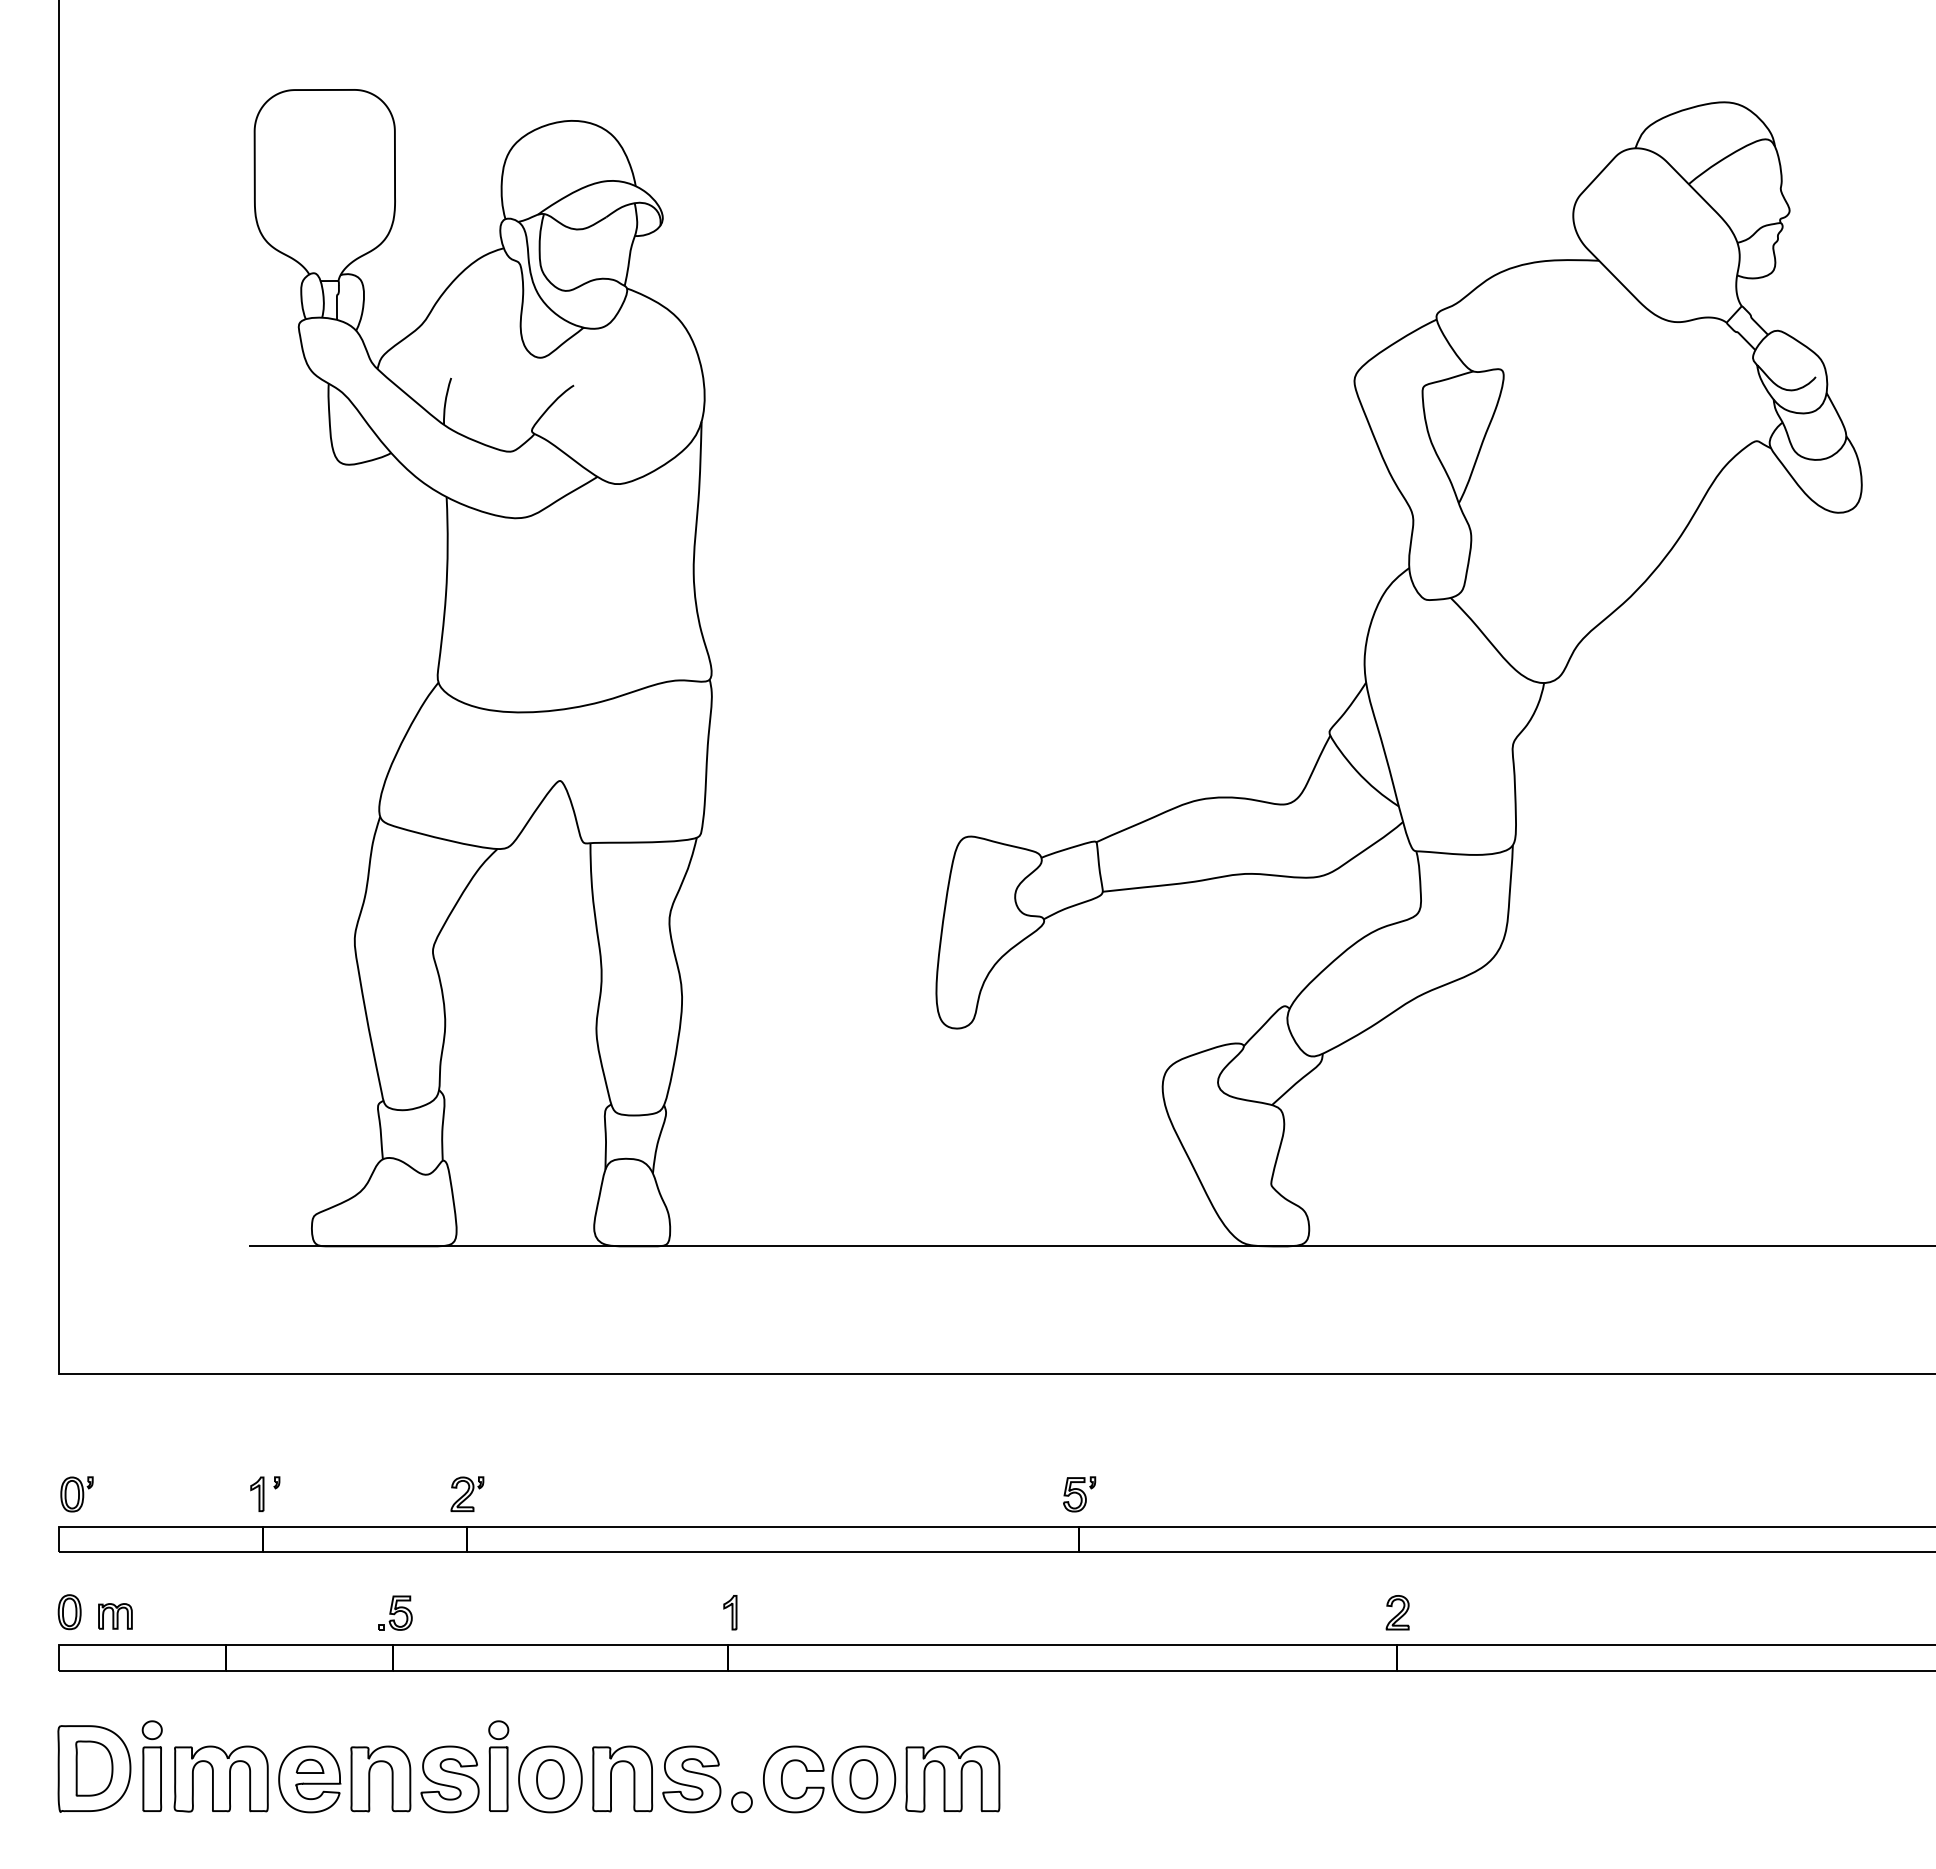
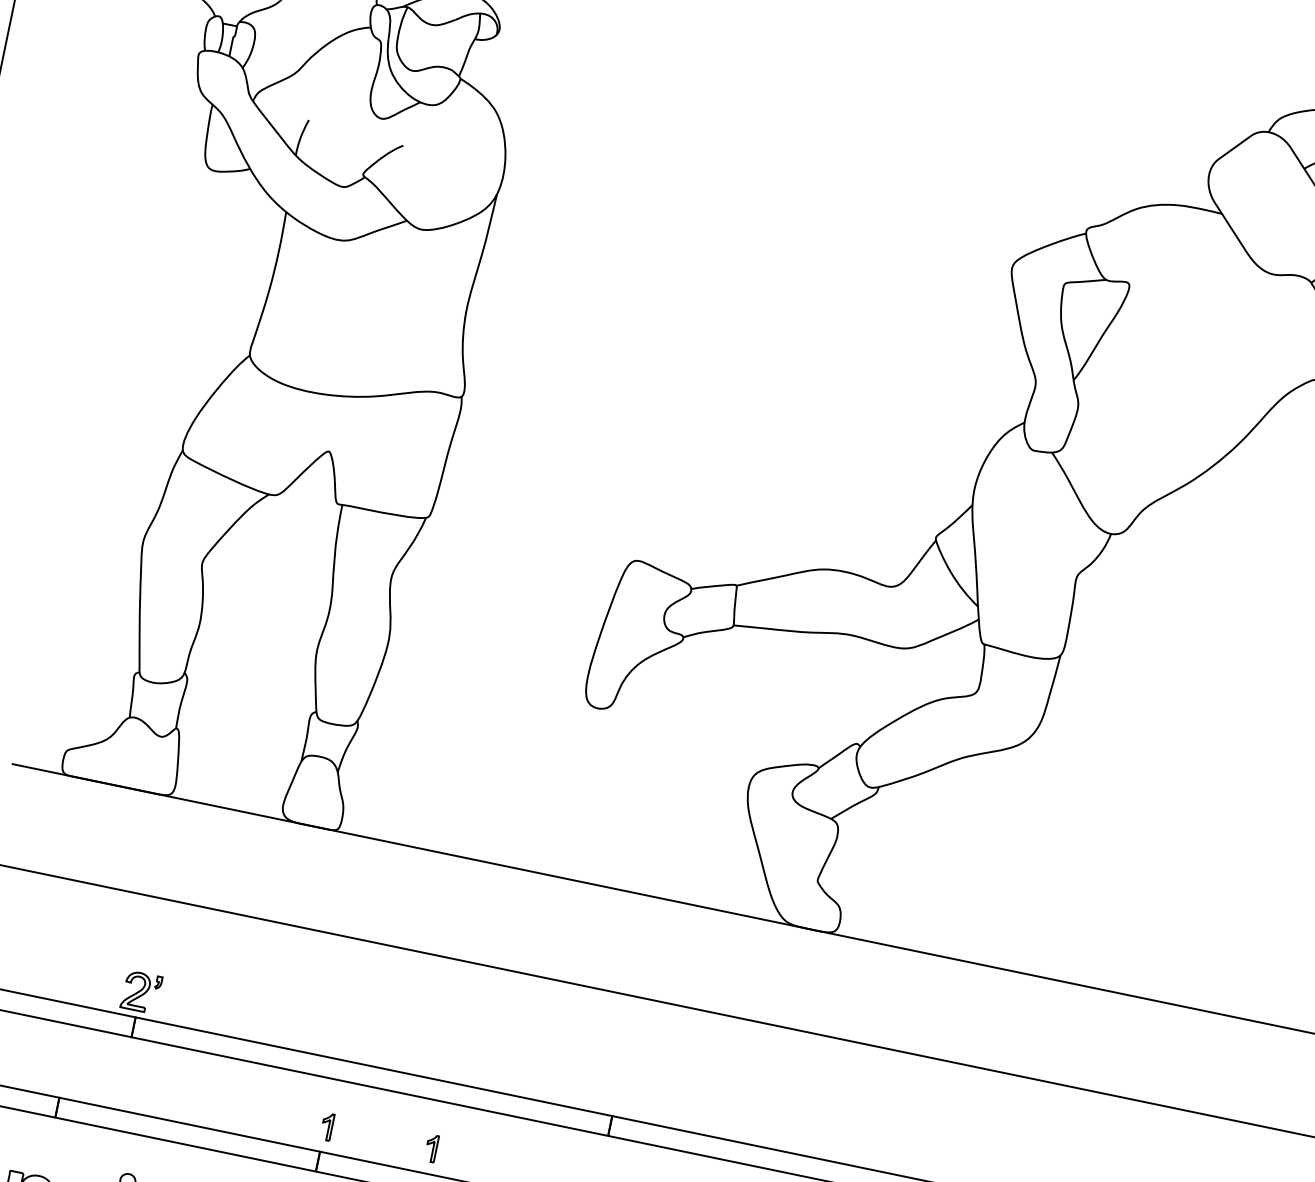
part: (467, 1493) -> (141, 991), size x1.4
part: (1079, 1494) -> (618, 1091), removed
part: (395, 1612) -> (66, 1072), removed
part: (864, 1612) -> (431, 1148), added

